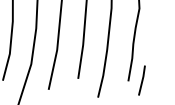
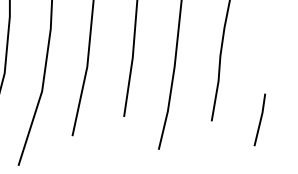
line: (141, 80) -> (259, 119), moved

